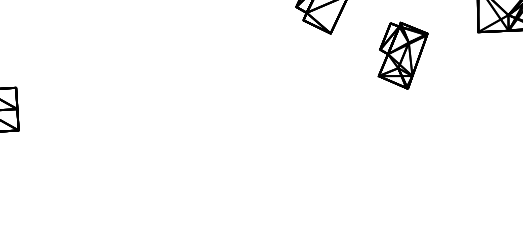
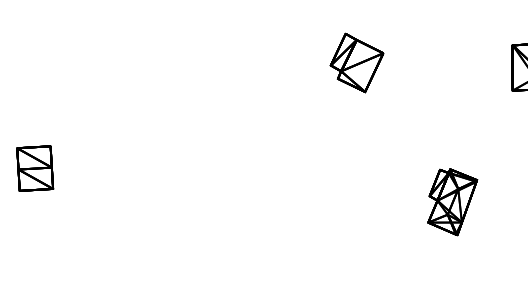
part: (403, 56) -> (452, 202), moved

